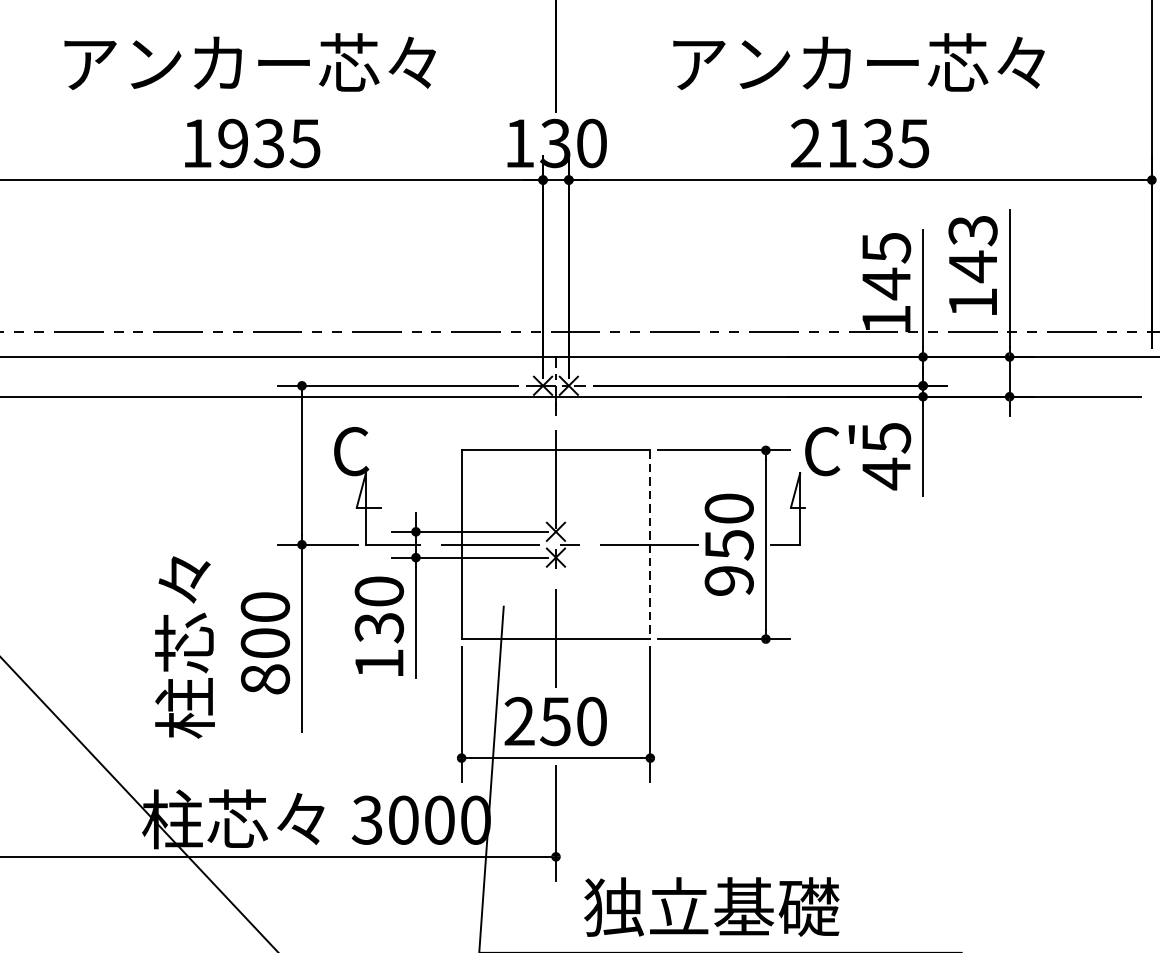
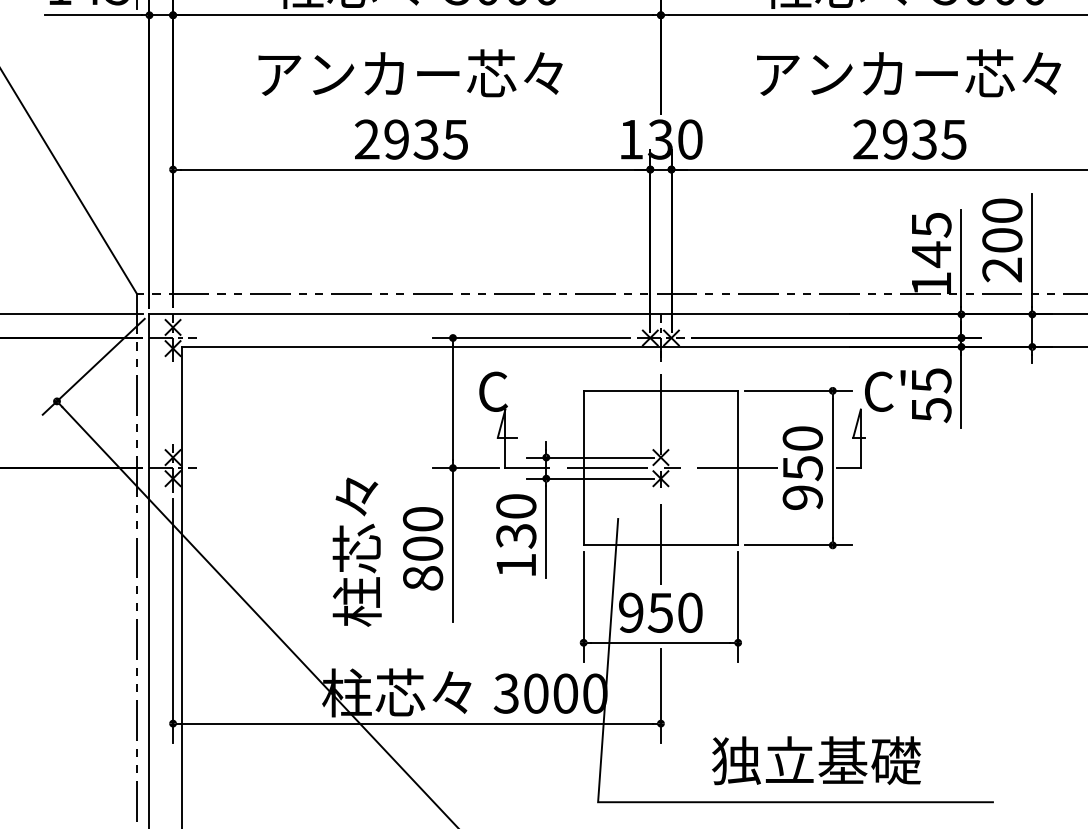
text: (197, 143) -> (367, 139), 1935 -> 2935
text: (842, 143) -> (895, 139), 2135 -> 2935
text: (973, 266) -> (1002, 240), 143 -> 200
text: (886, 474) -> (931, 410), 45 -> 55
line: (650, 545) -> (738, 468), dashed -> solid
text: (520, 721) -> (631, 612), 250 -> 950
text: (711, 906) -> (816, 760), moved

